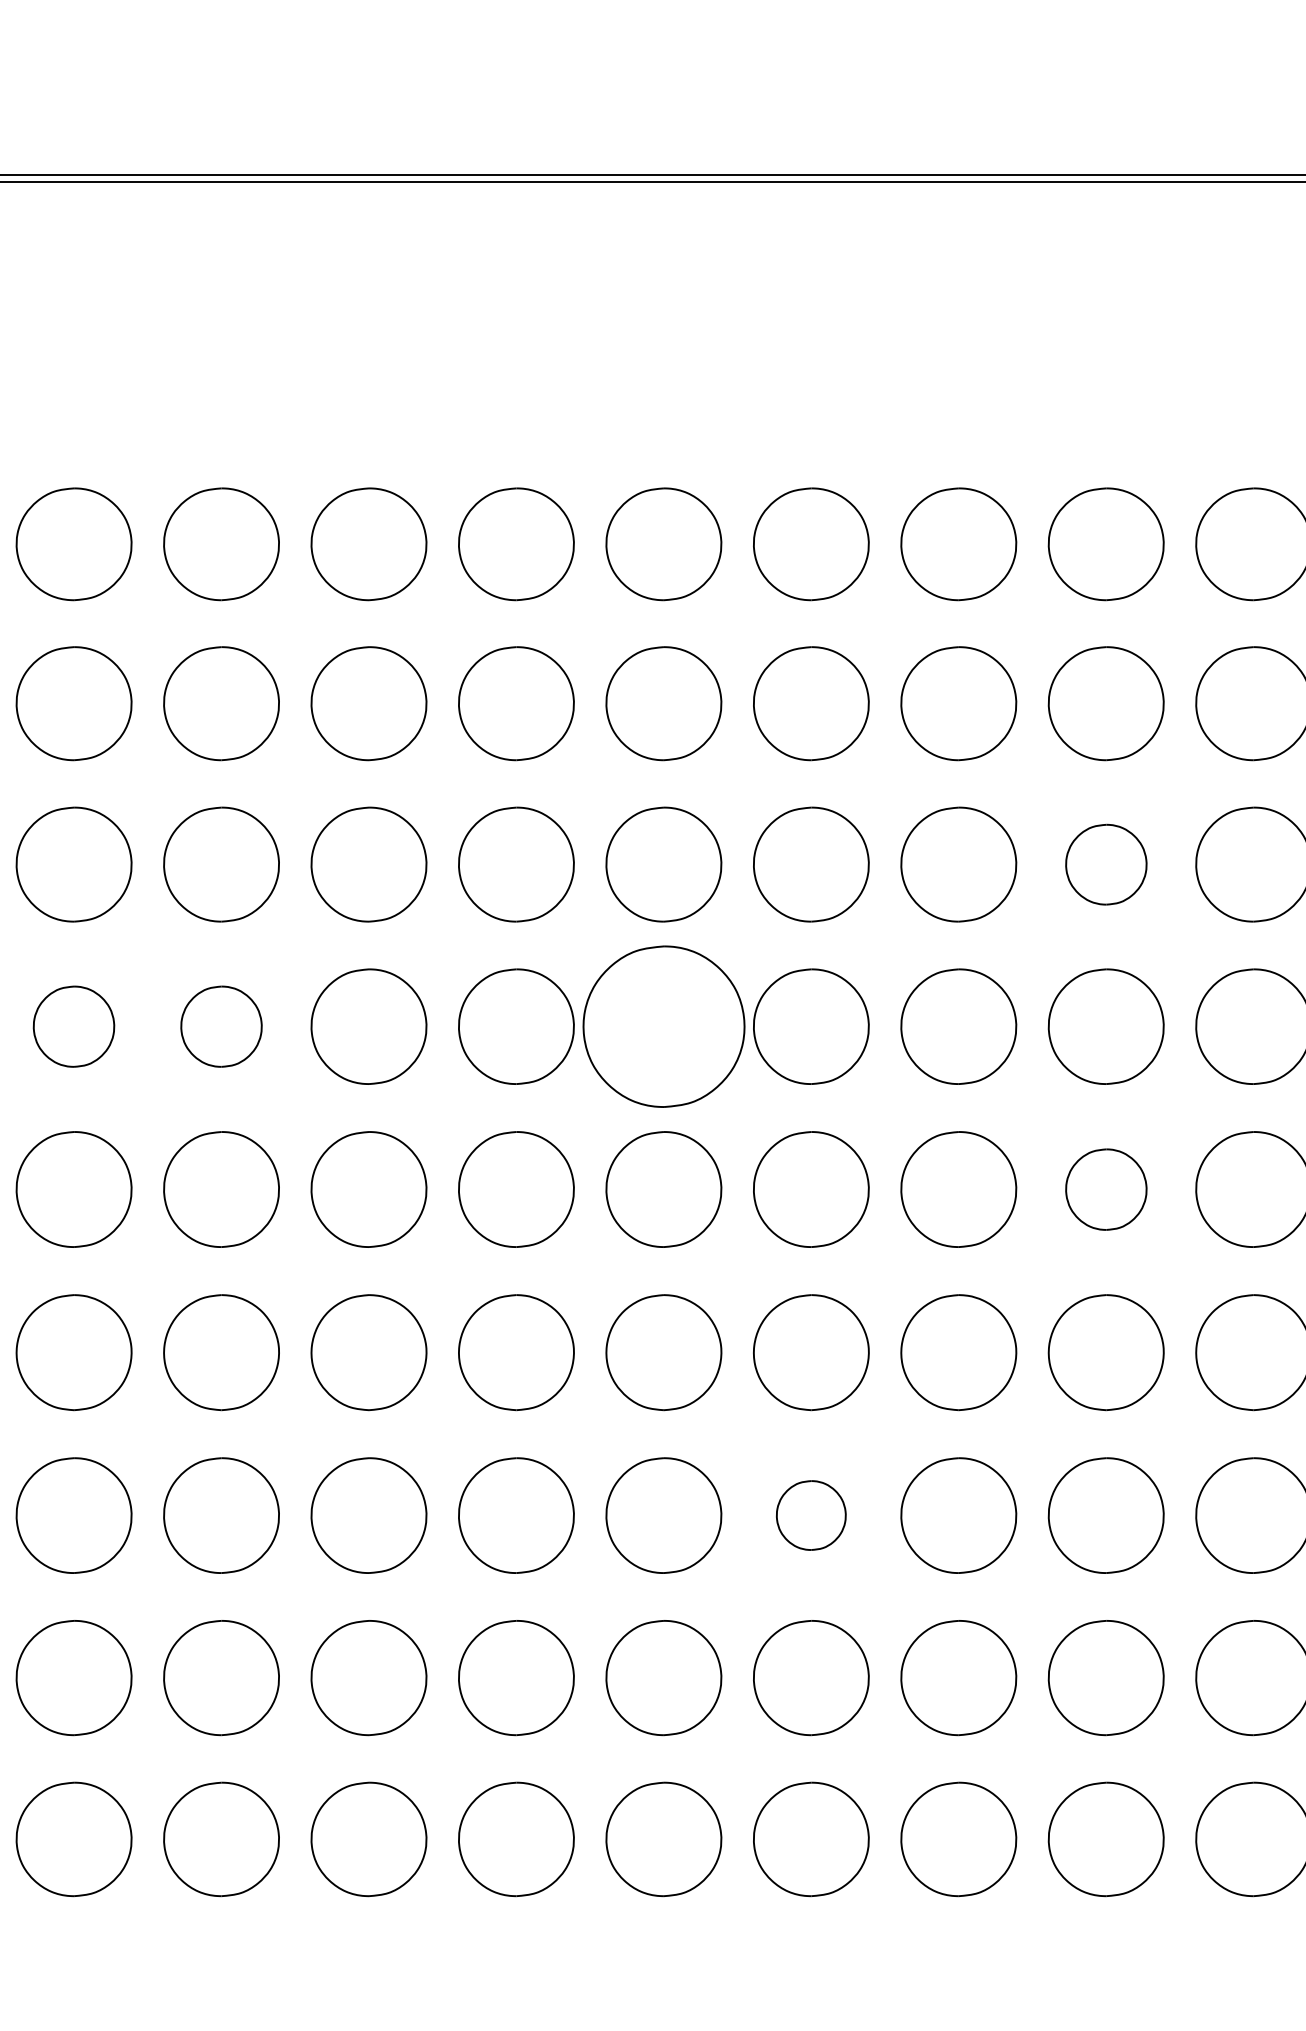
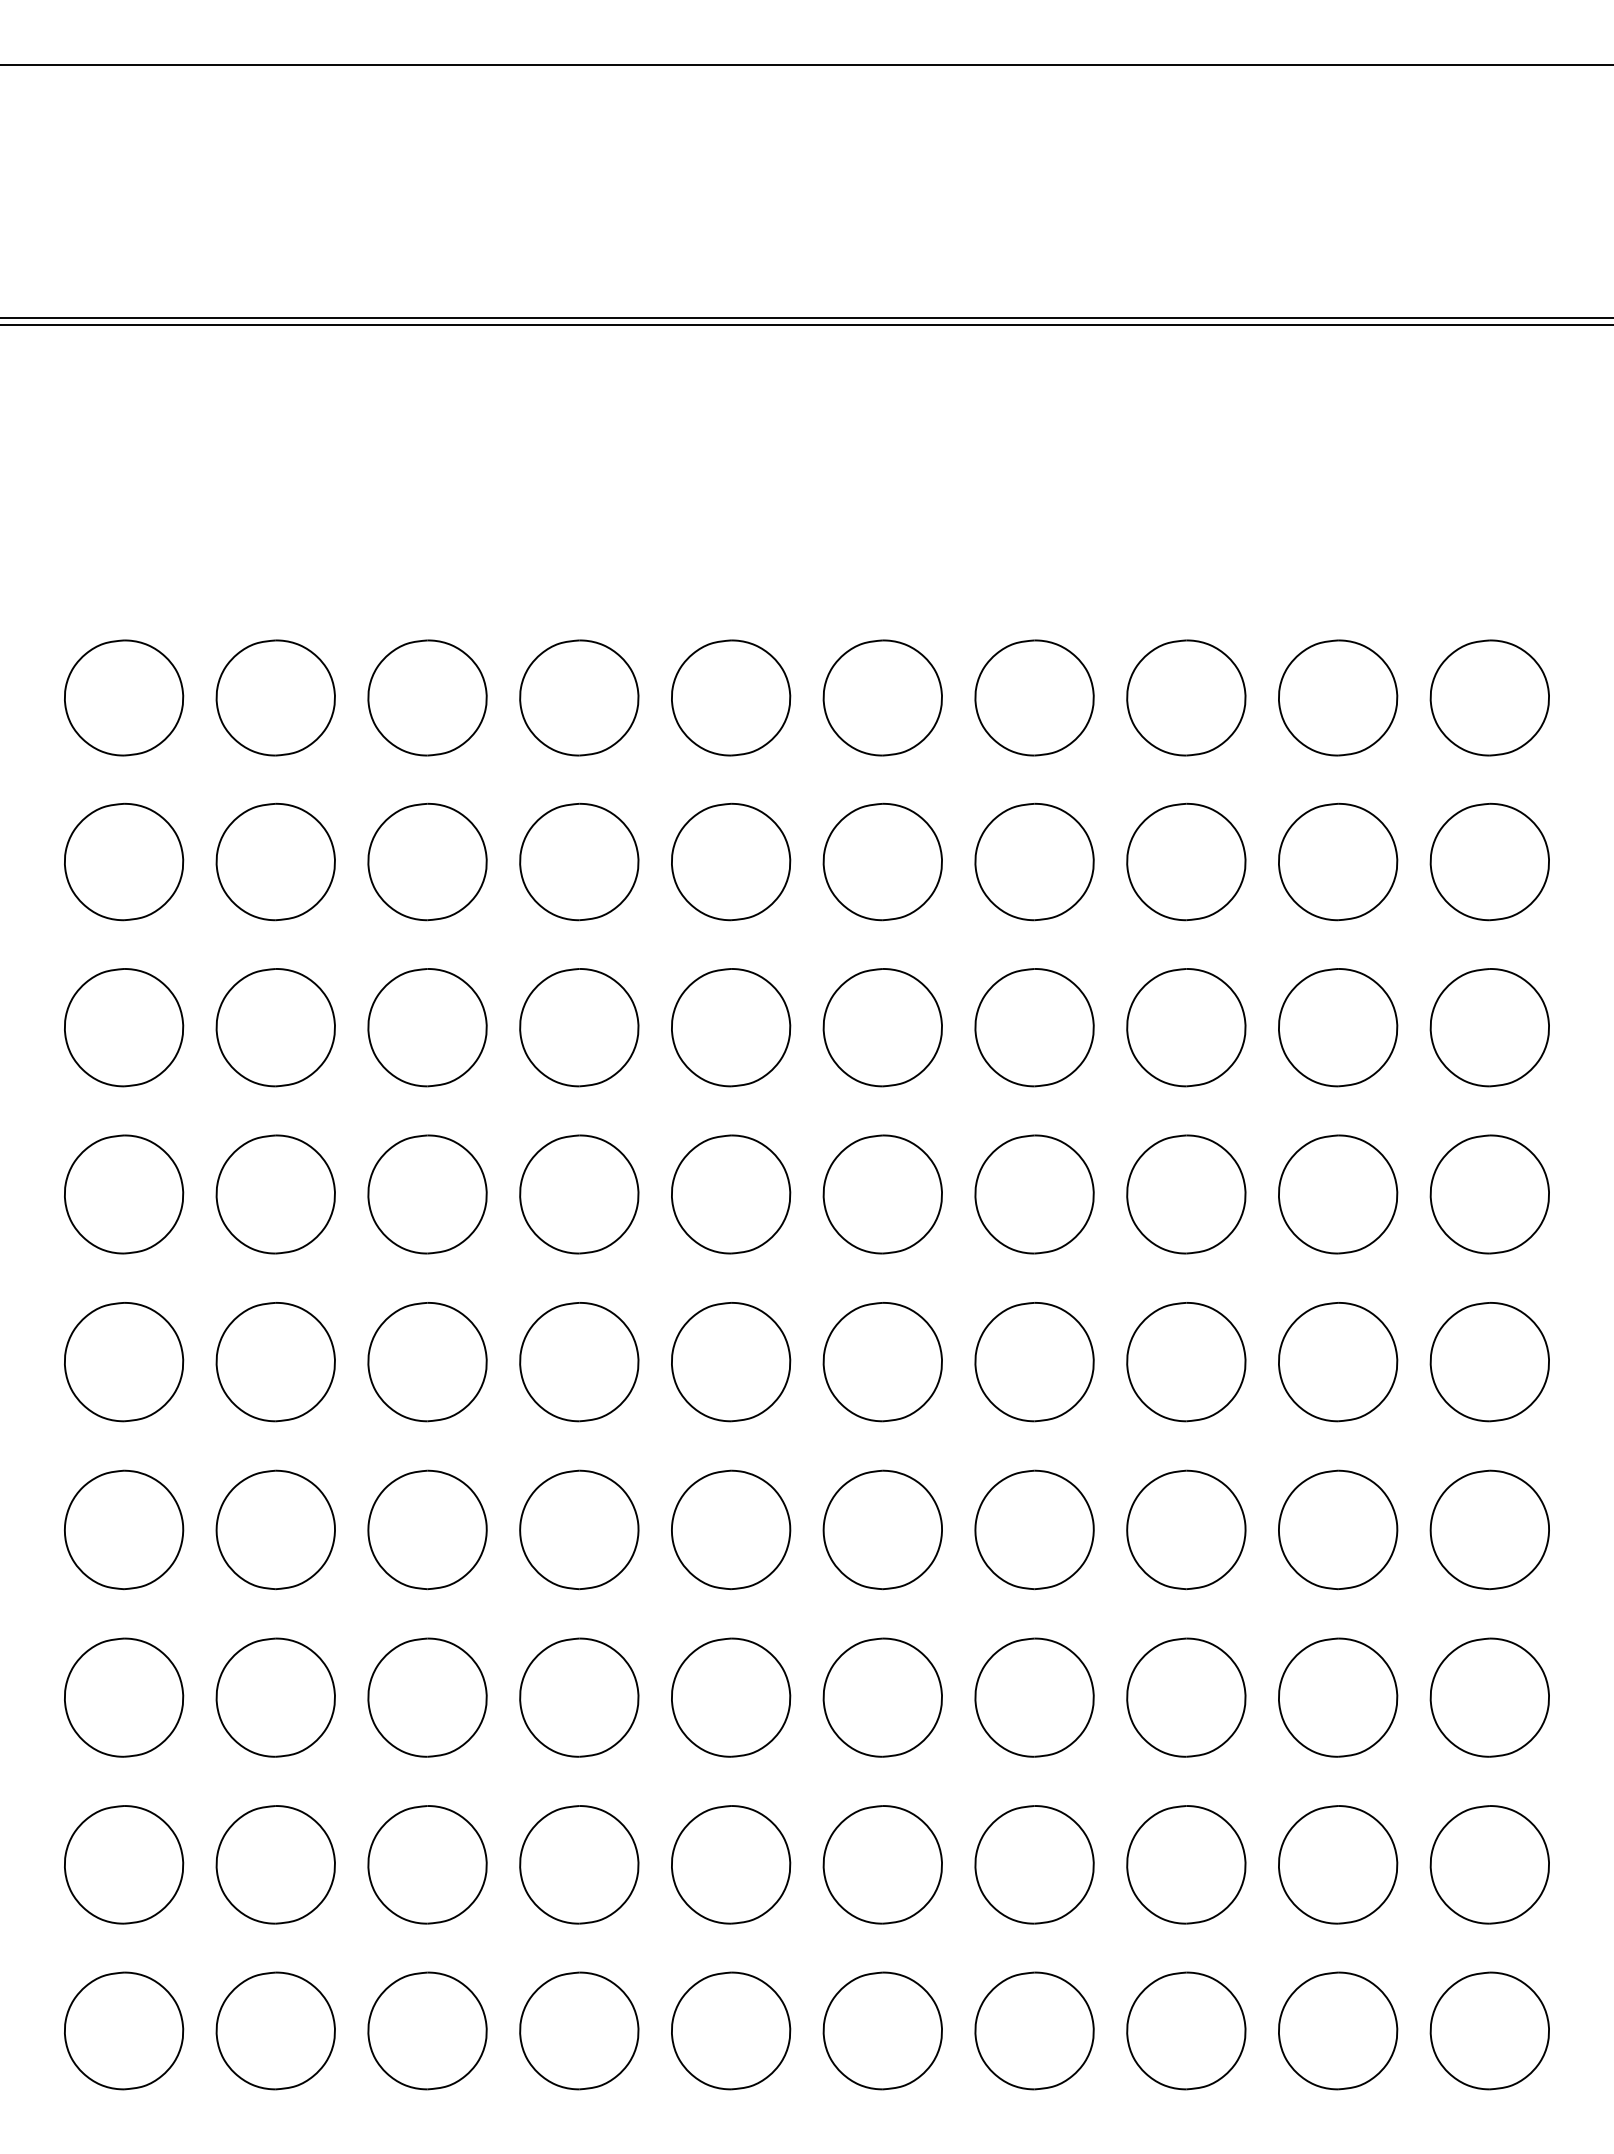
part: (1106, 864) -> (1338, 1027), size x1.43
part: (73, 1026) -> (275, 1194), size x1.43
part: (221, 1026) -> (427, 1194), size x1.43
part: (663, 1026) -> (882, 1194), size x0.71
part: (1106, 1189) -> (1338, 1362), size x1.43
part: (811, 1515) -> (1034, 1697), size x1.67

